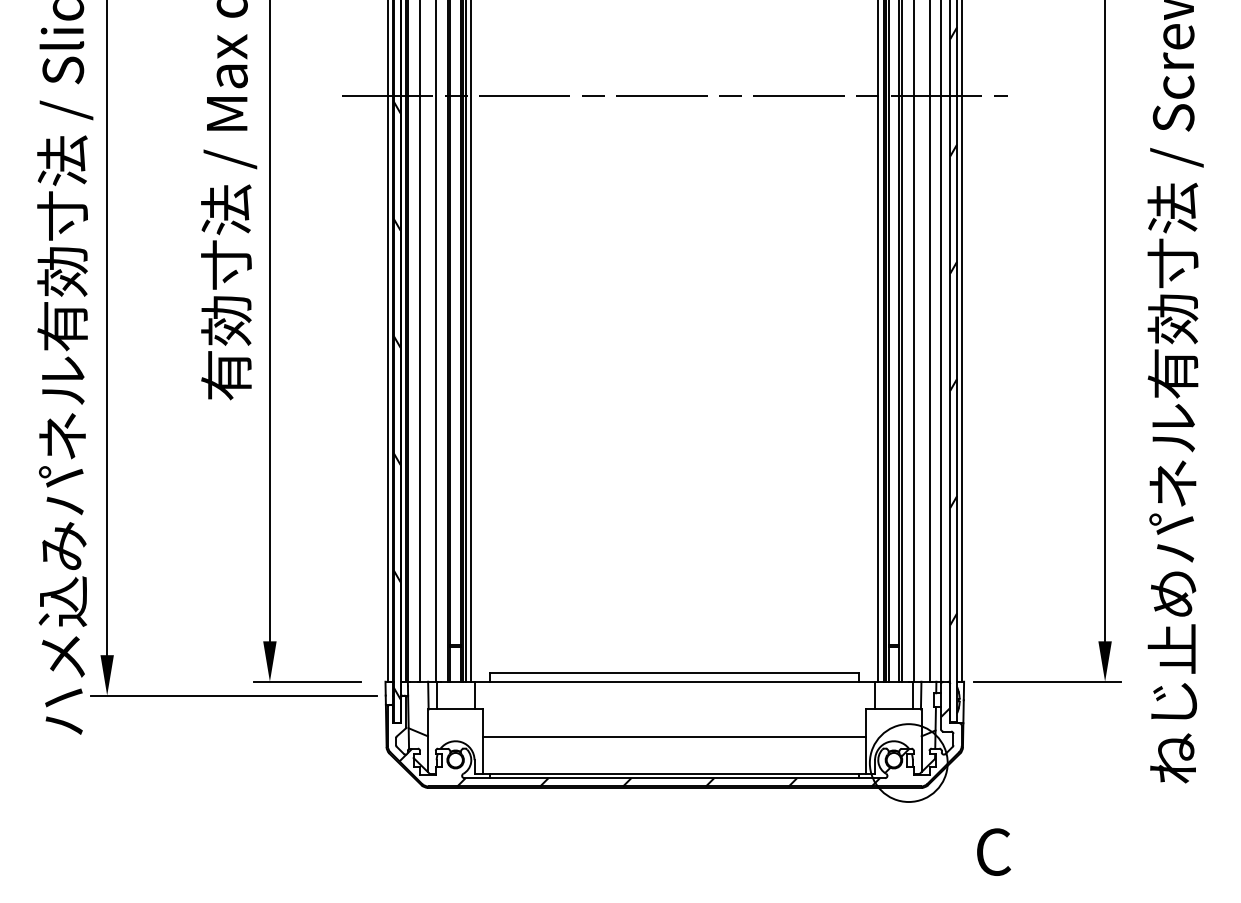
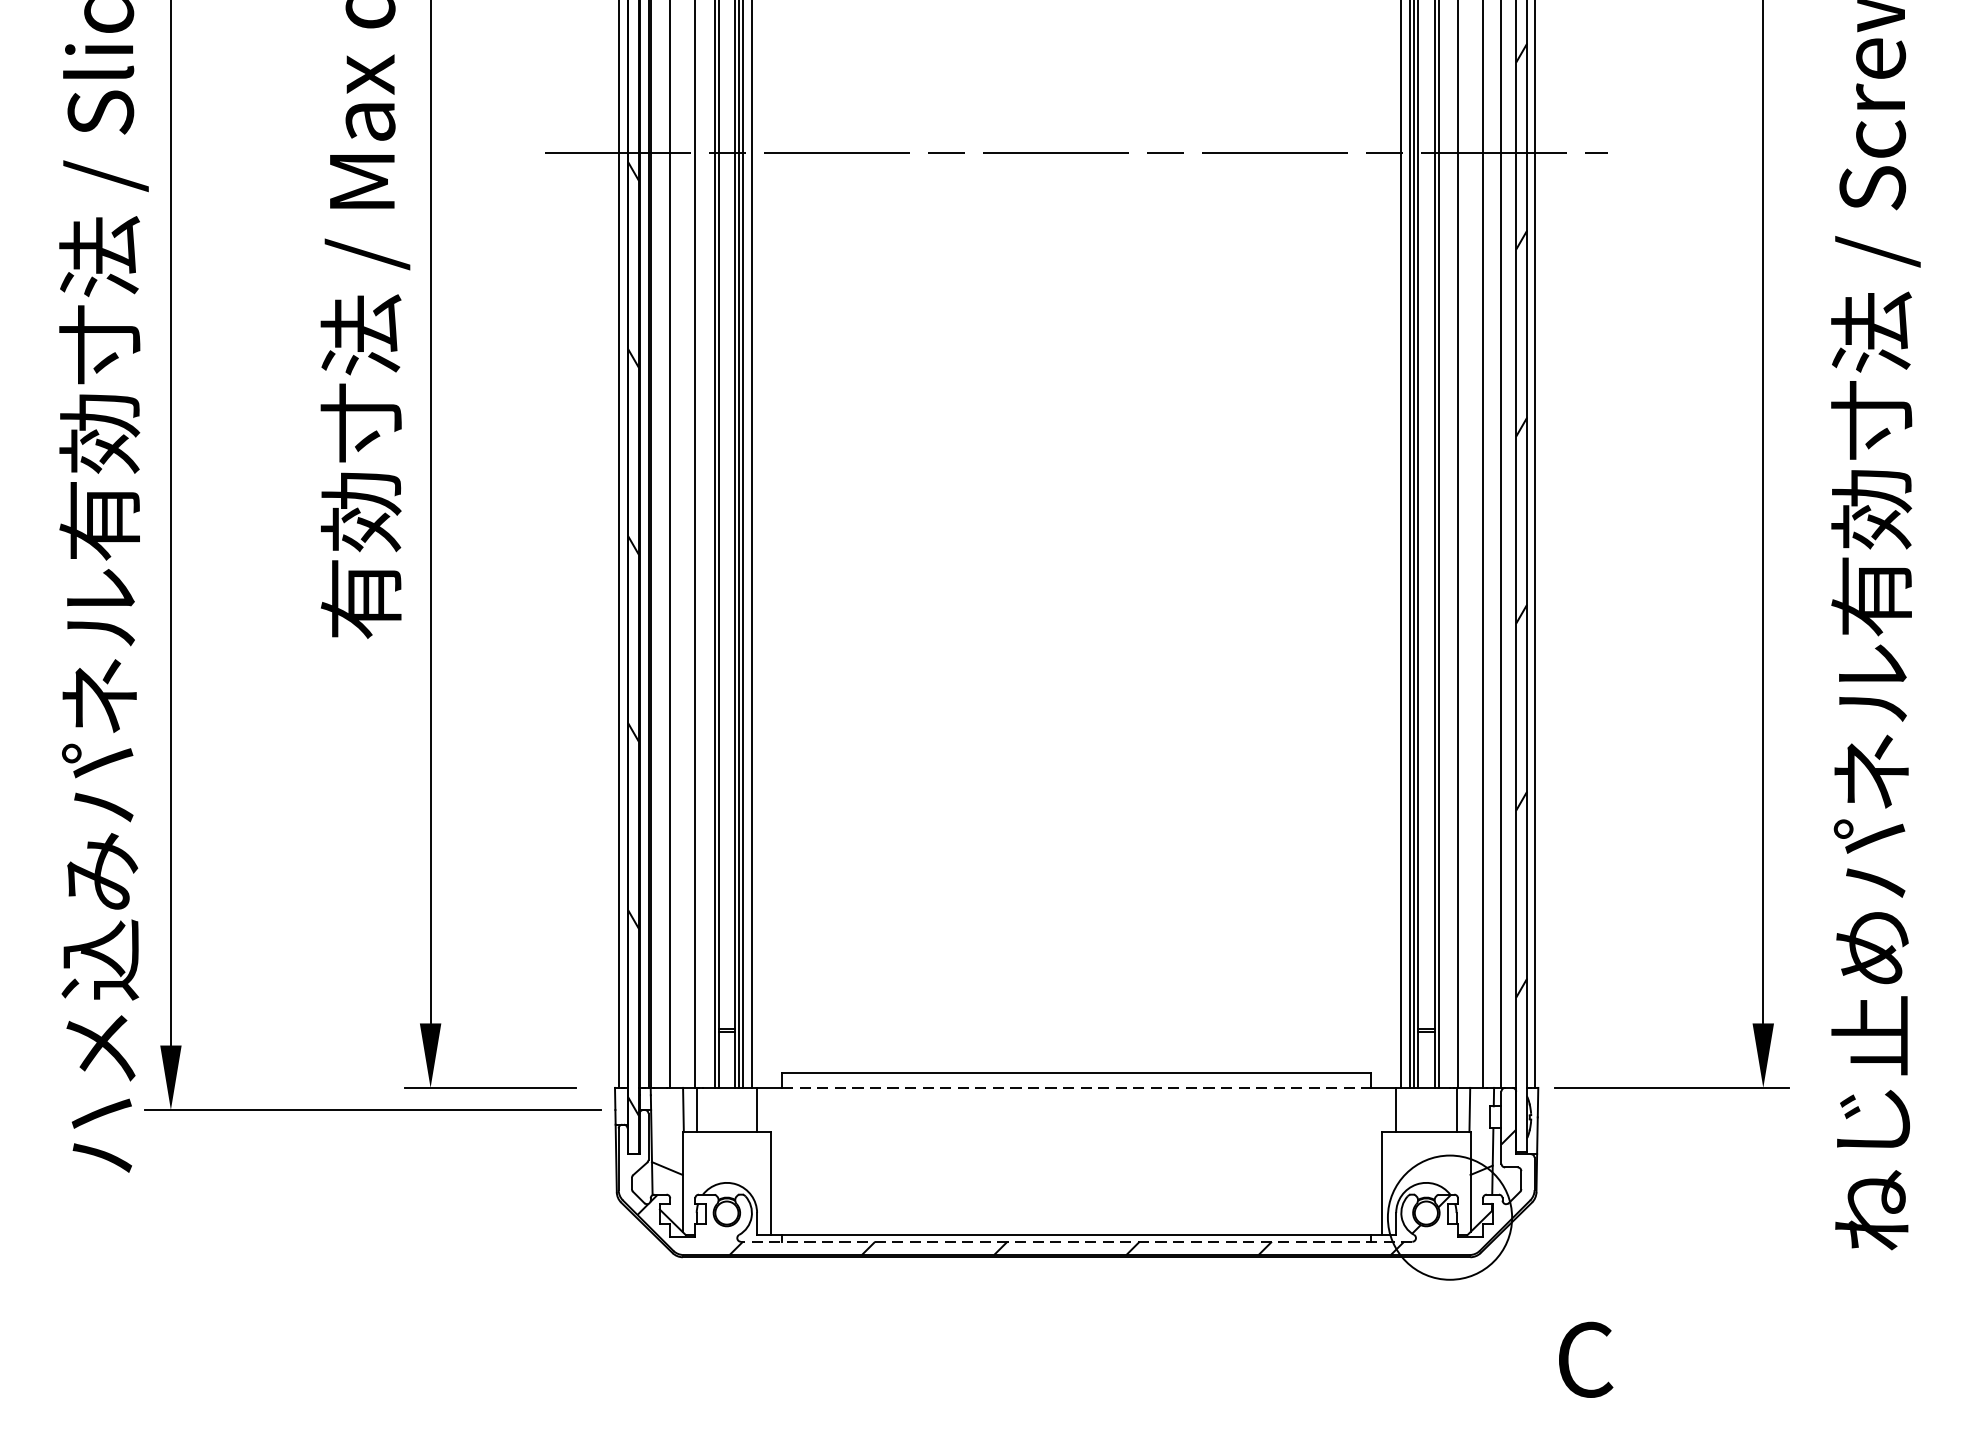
line: (674, 681) -> (1076, 1087), solid -> dashed
line: (674, 736) -> (1076, 1175), removed
line: (674, 778) -> (1076, 1242), solid -> dashed

